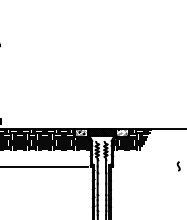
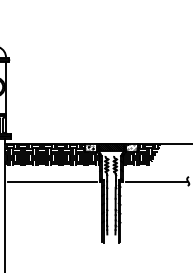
line: (147, 166) -> (156, 181), added

